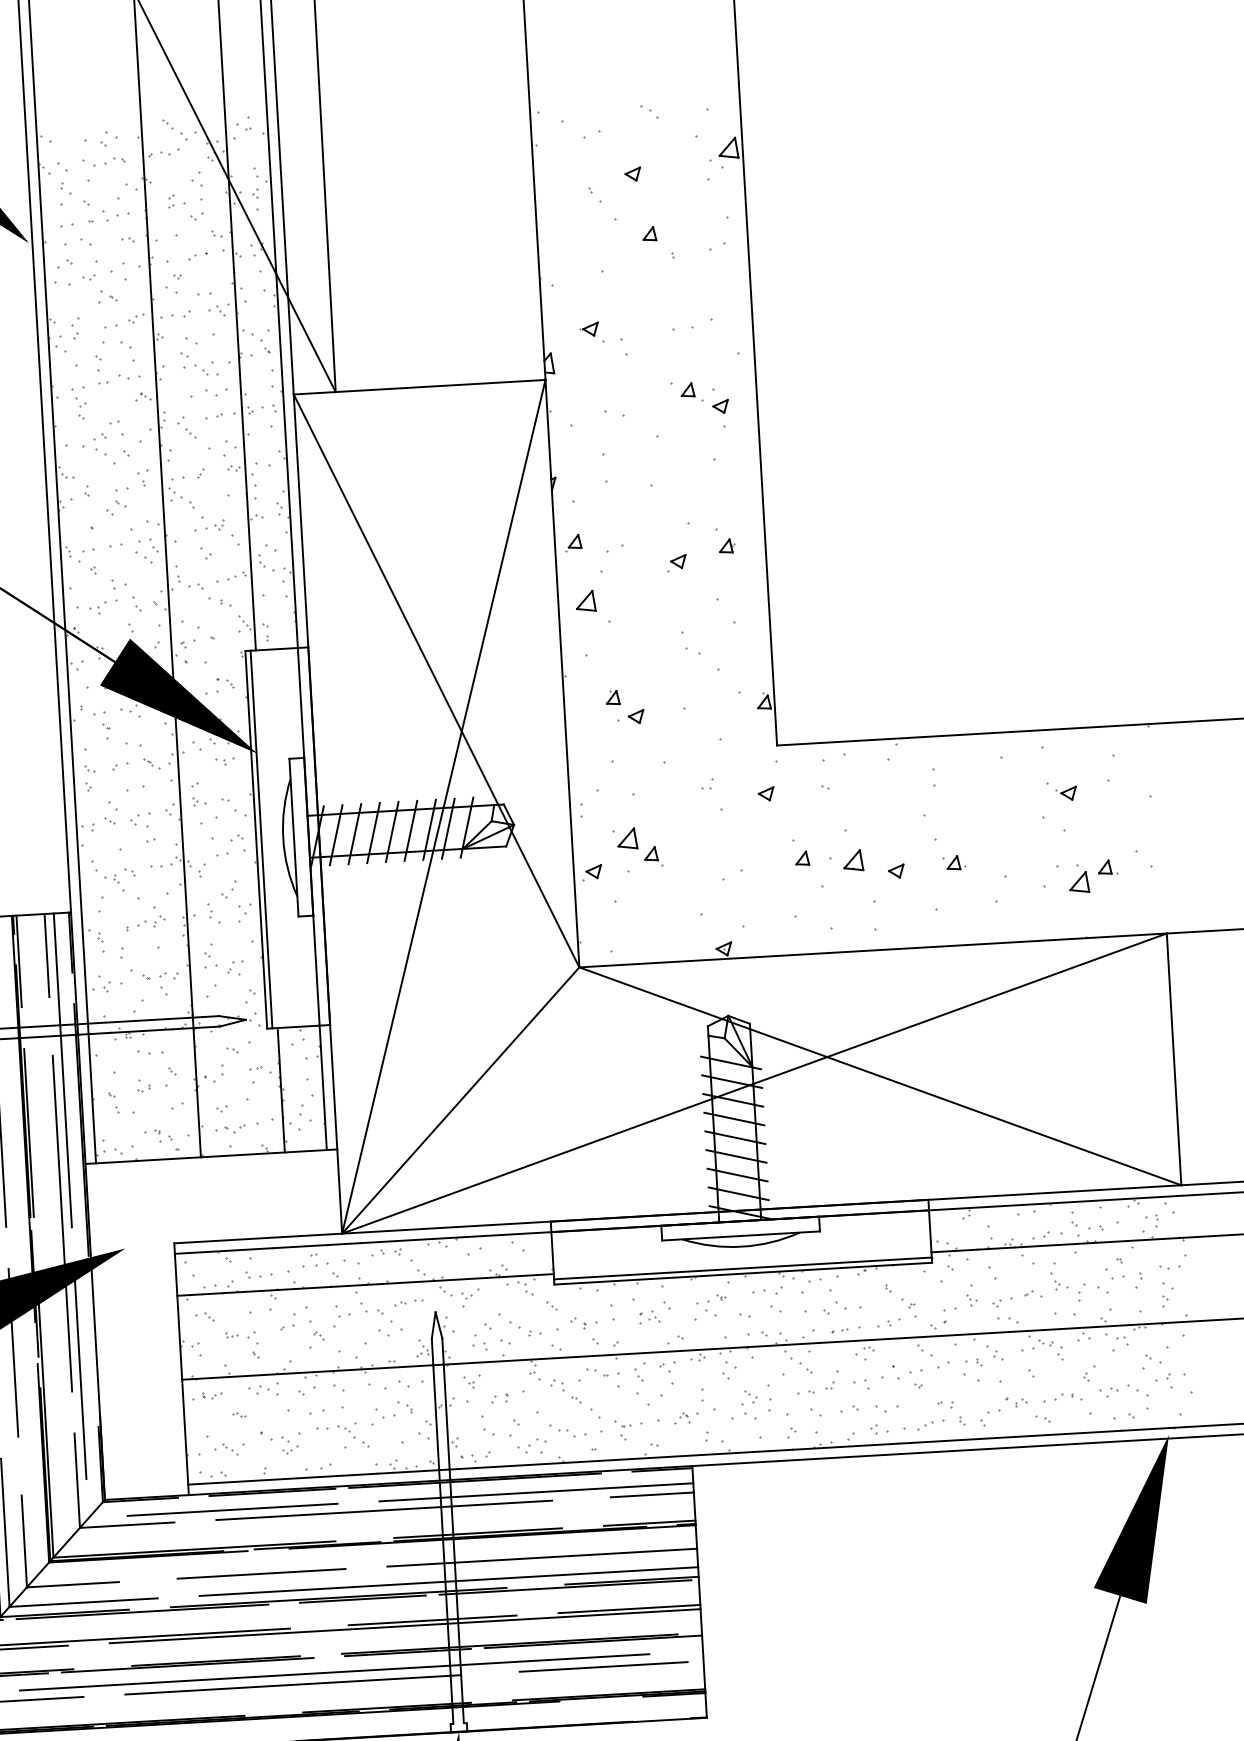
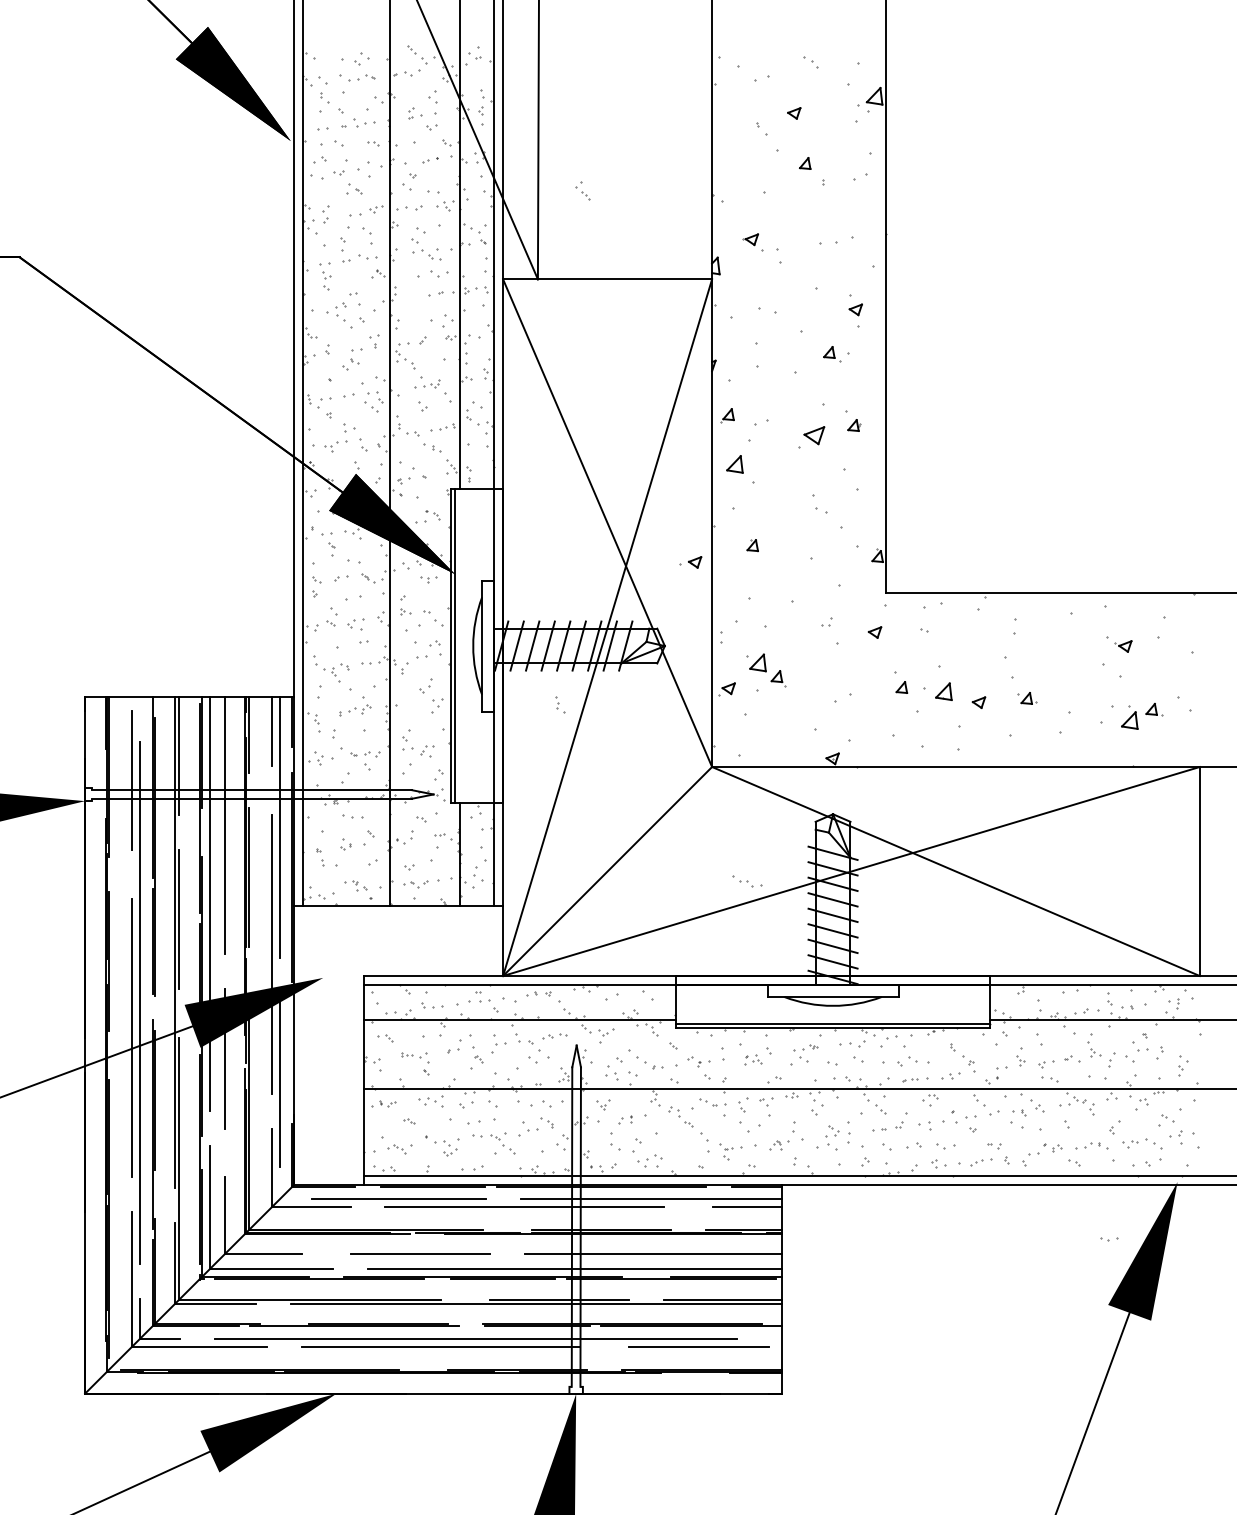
part: (691, 392) -> (832, 354), moved
part: (186, 427) -> (582, 190), moved
part: (676, 562) -> (811, 436), size x1.6
part: (630, 717) -> (690, 562), moved
part: (214, 912) -> (560, 704), moved
part: (1170, 1267) -> (1109, 1239), moved
part: (567, 1430) -> (747, 881), moved

